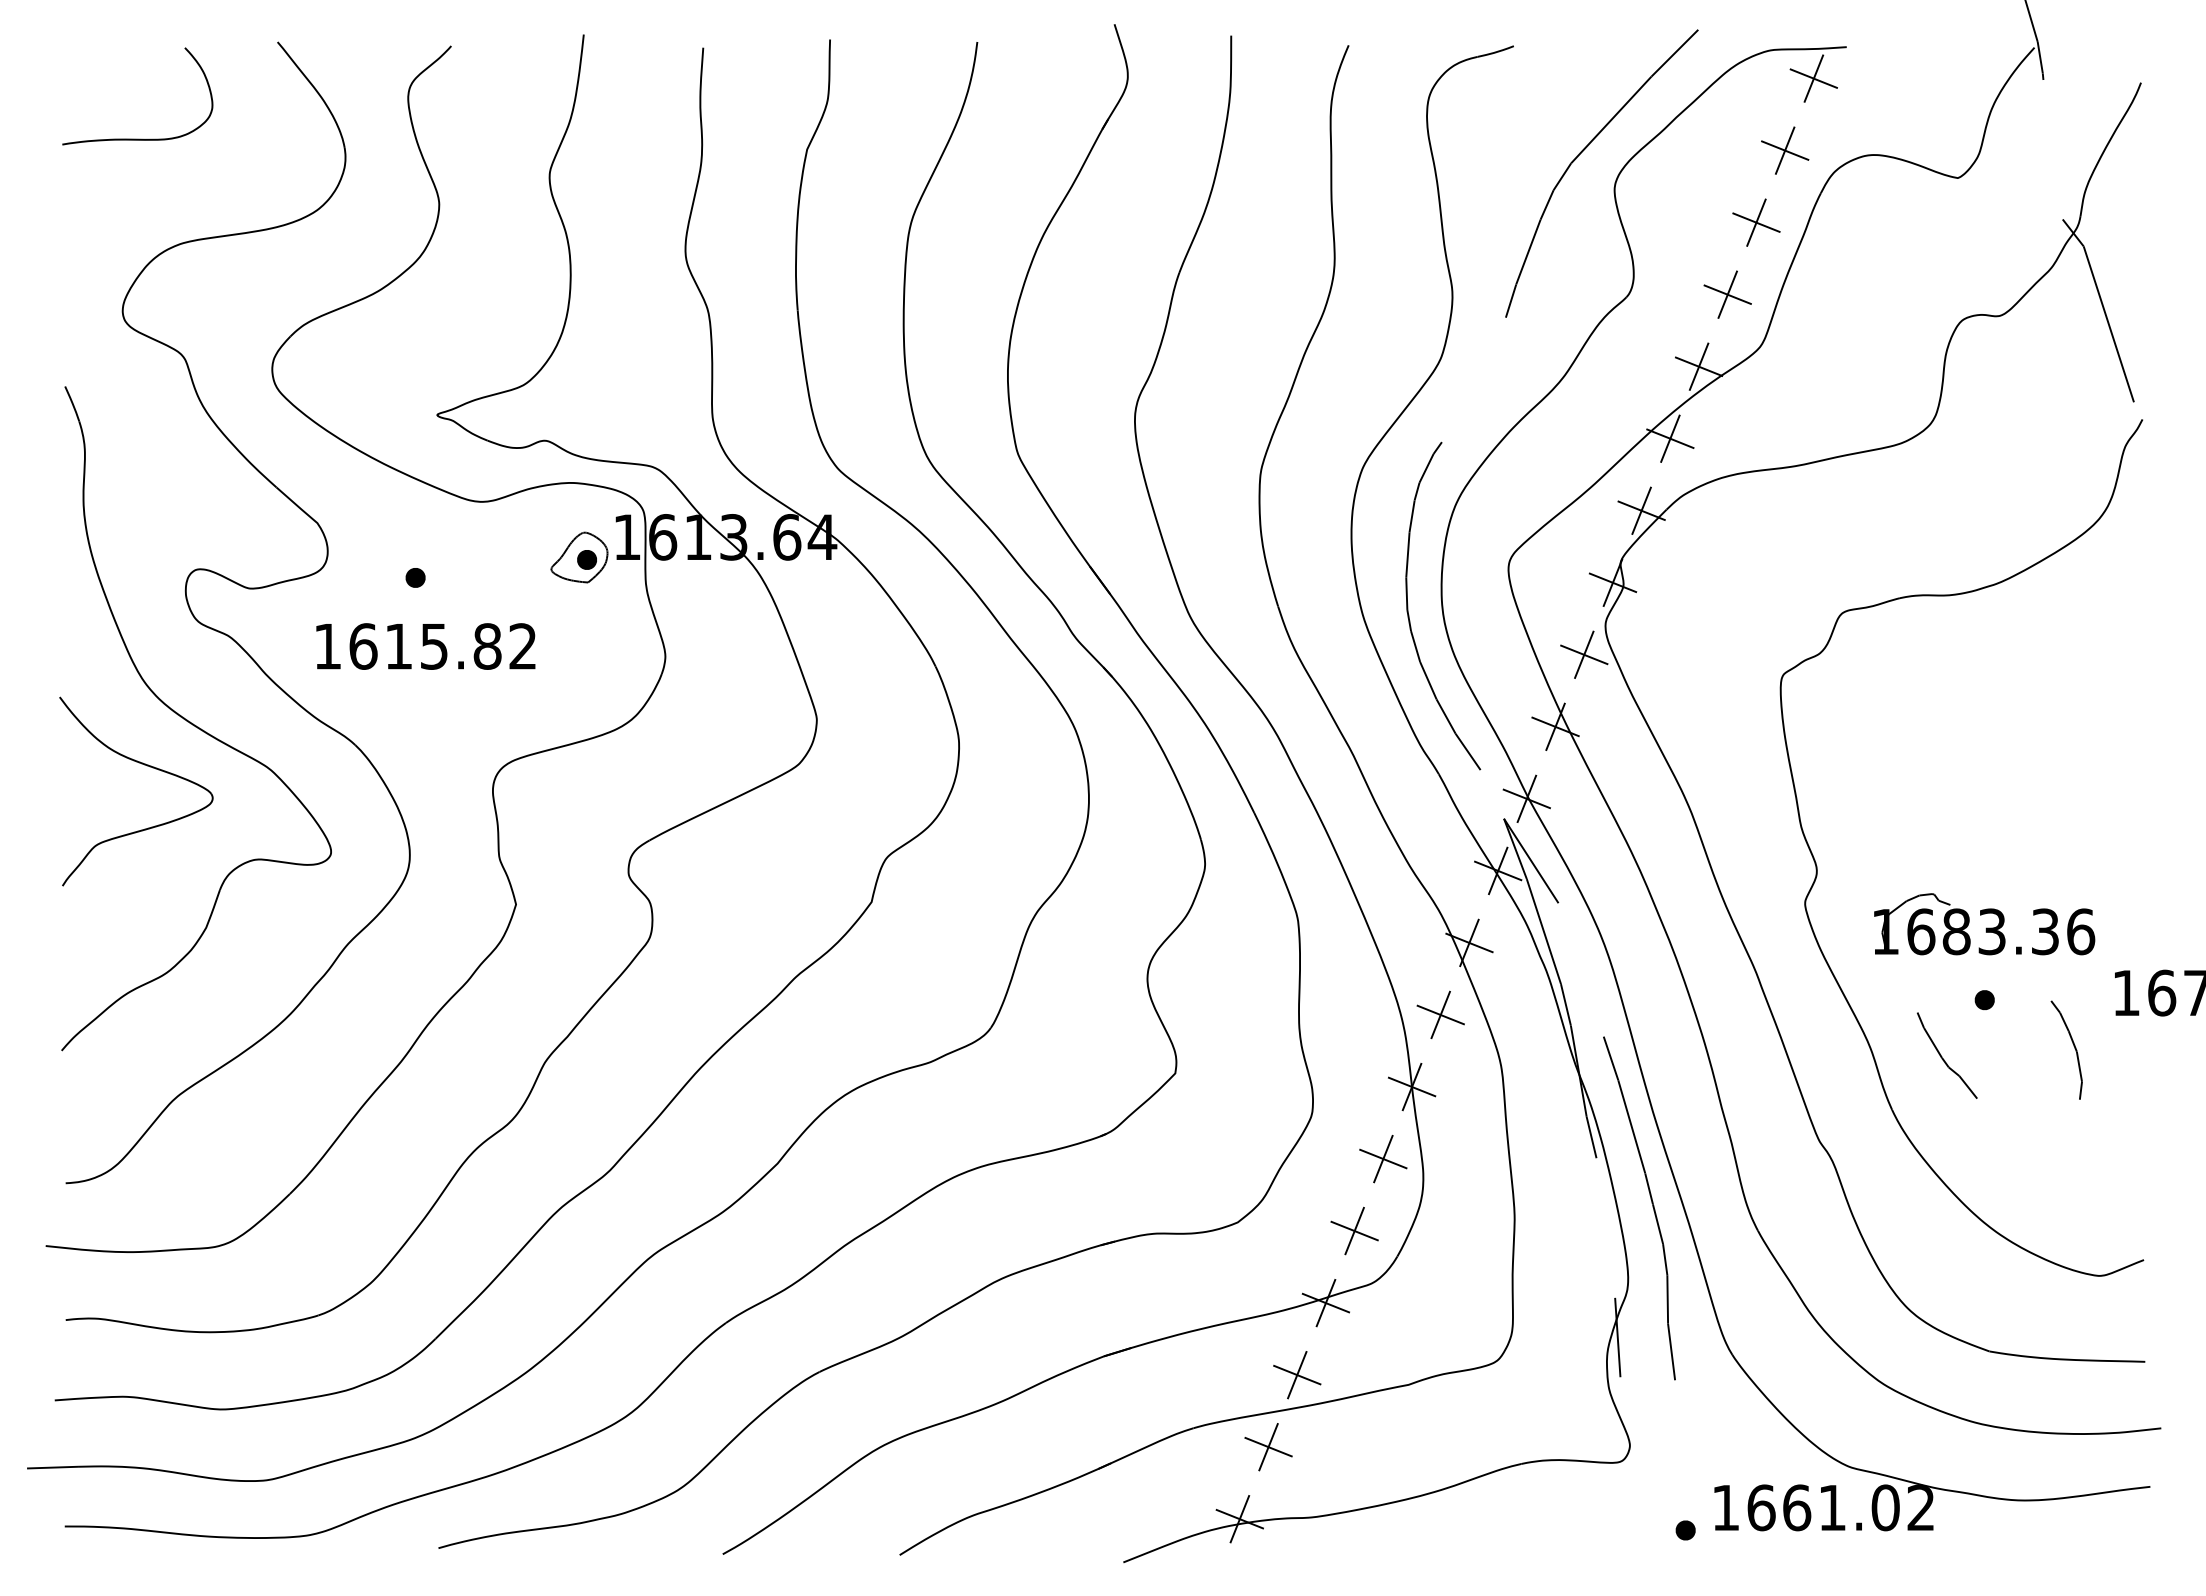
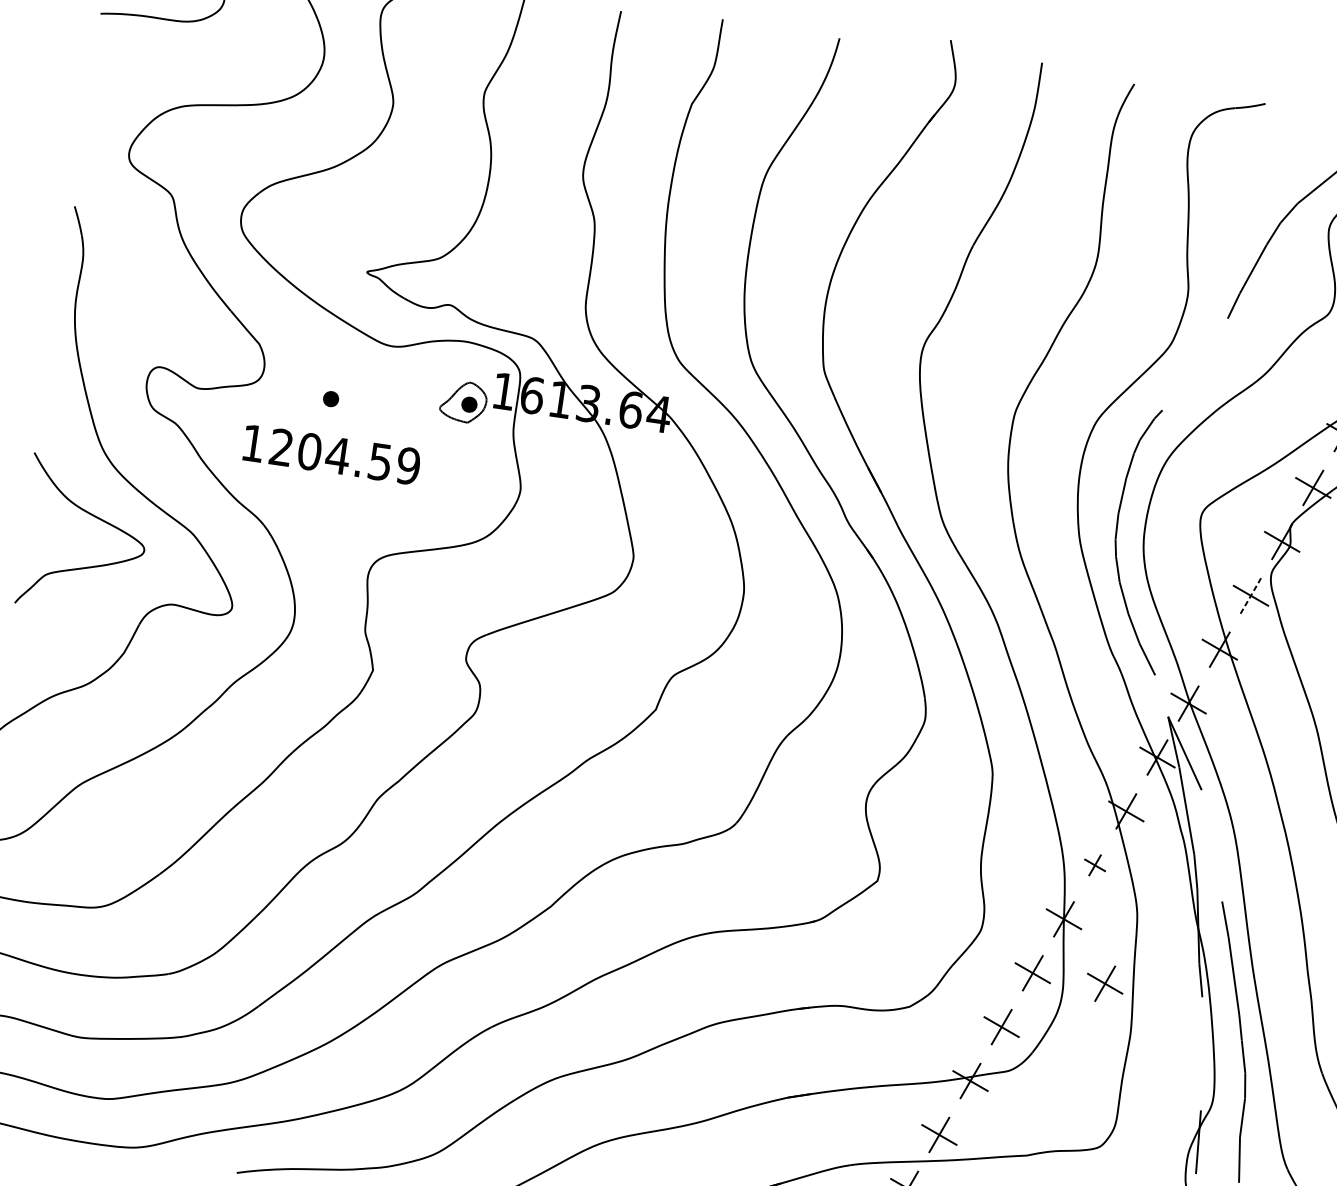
text: (442, 646) -> (344, 456), 1615.82 -> 1204.59
line: (1584, 654) -> (1251, 595), solid -> dashed
part: (1440, 1014) -> (1095, 864), size x0.6
part: (1474, 1158) -> (1105, 983), added

